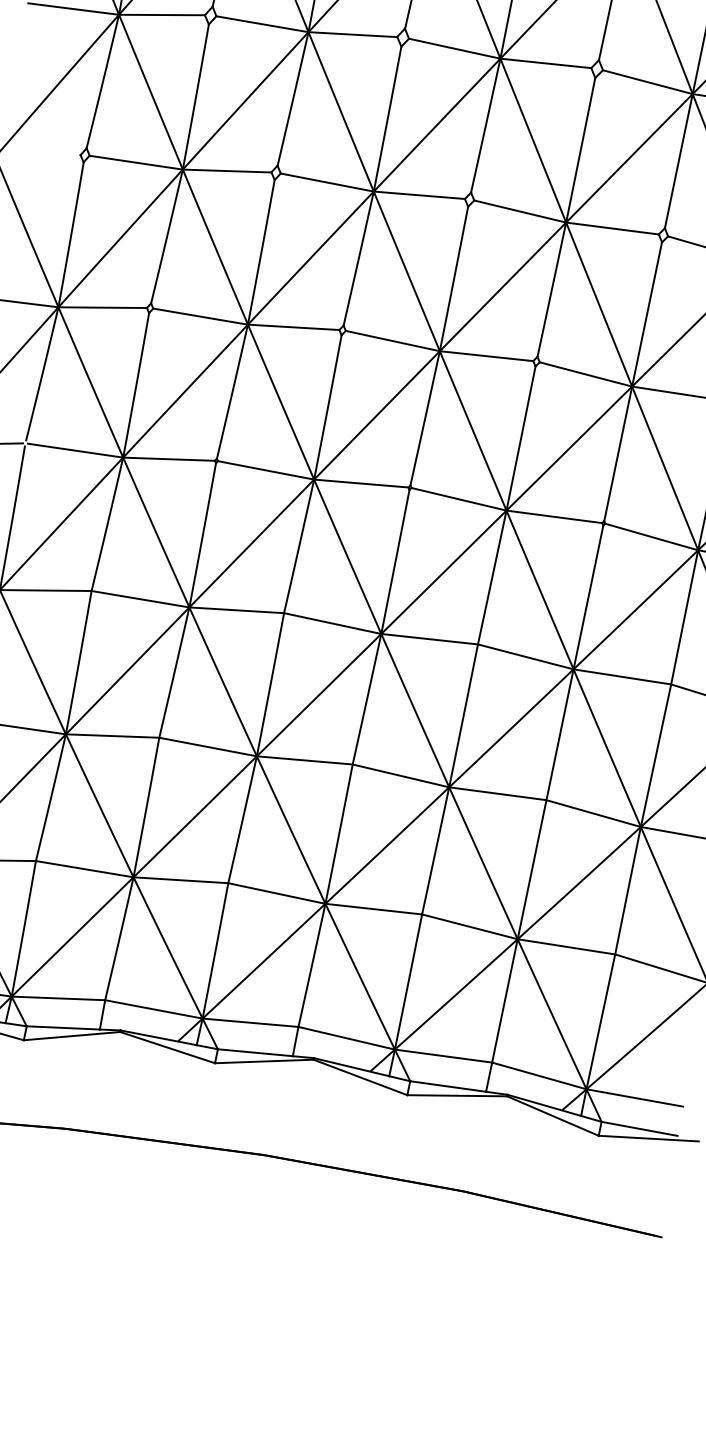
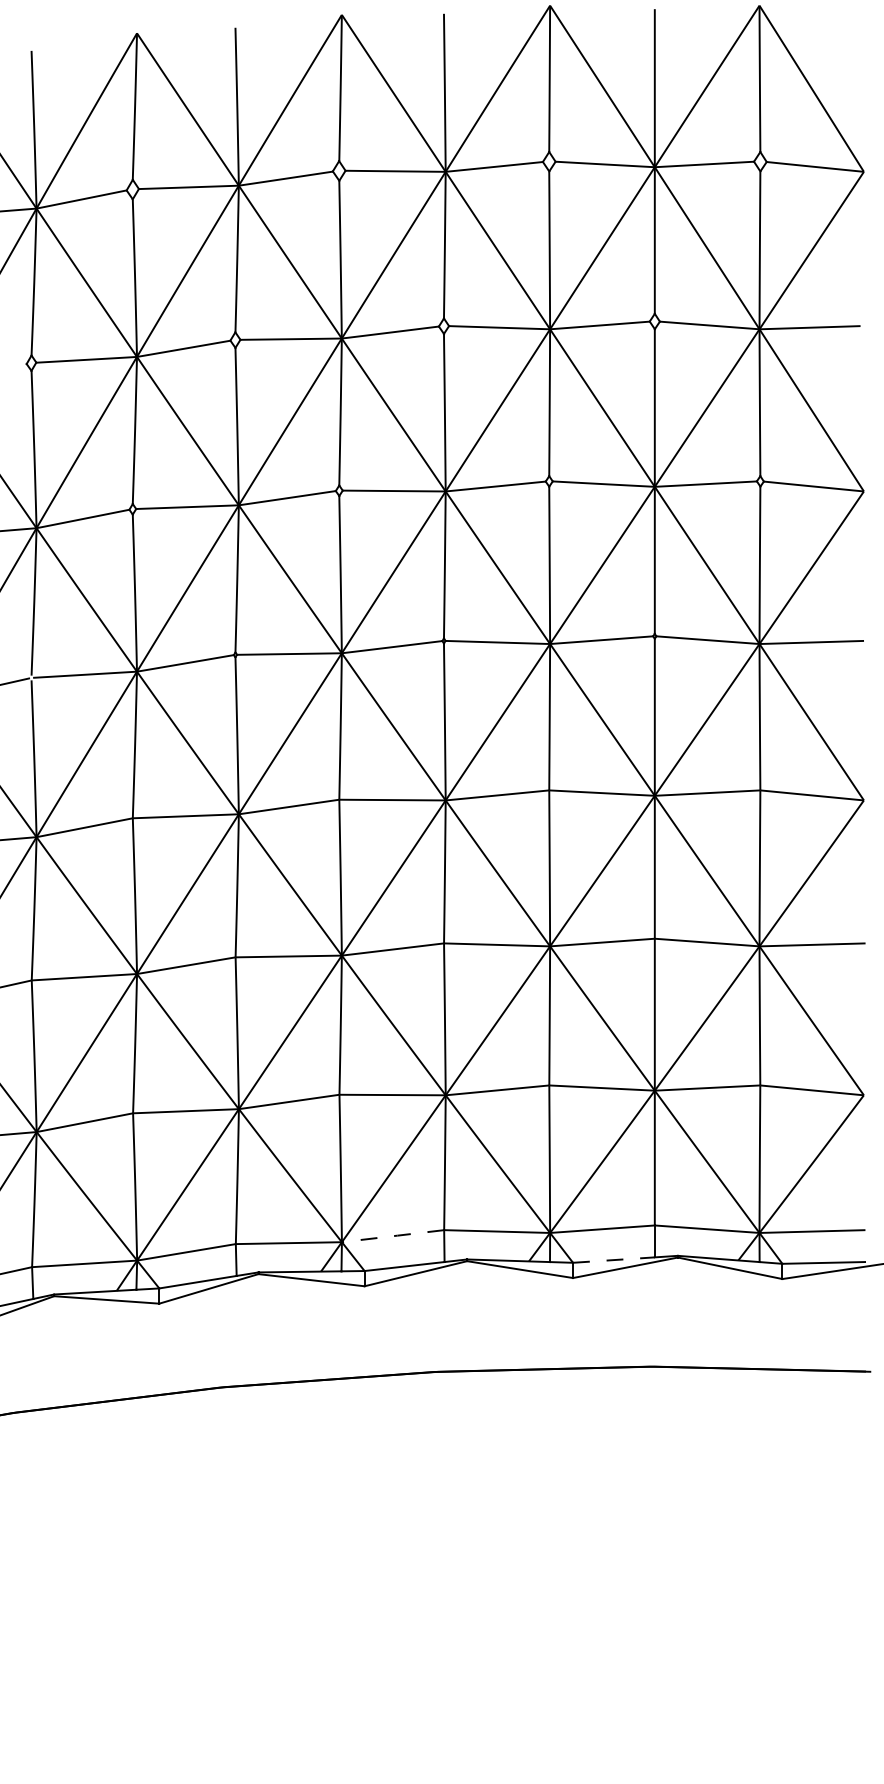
line: (250, 1023) -> (393, 1236), solid -> dashed
line: (447, 1086) -> (613, 1260), solid -> dashed

